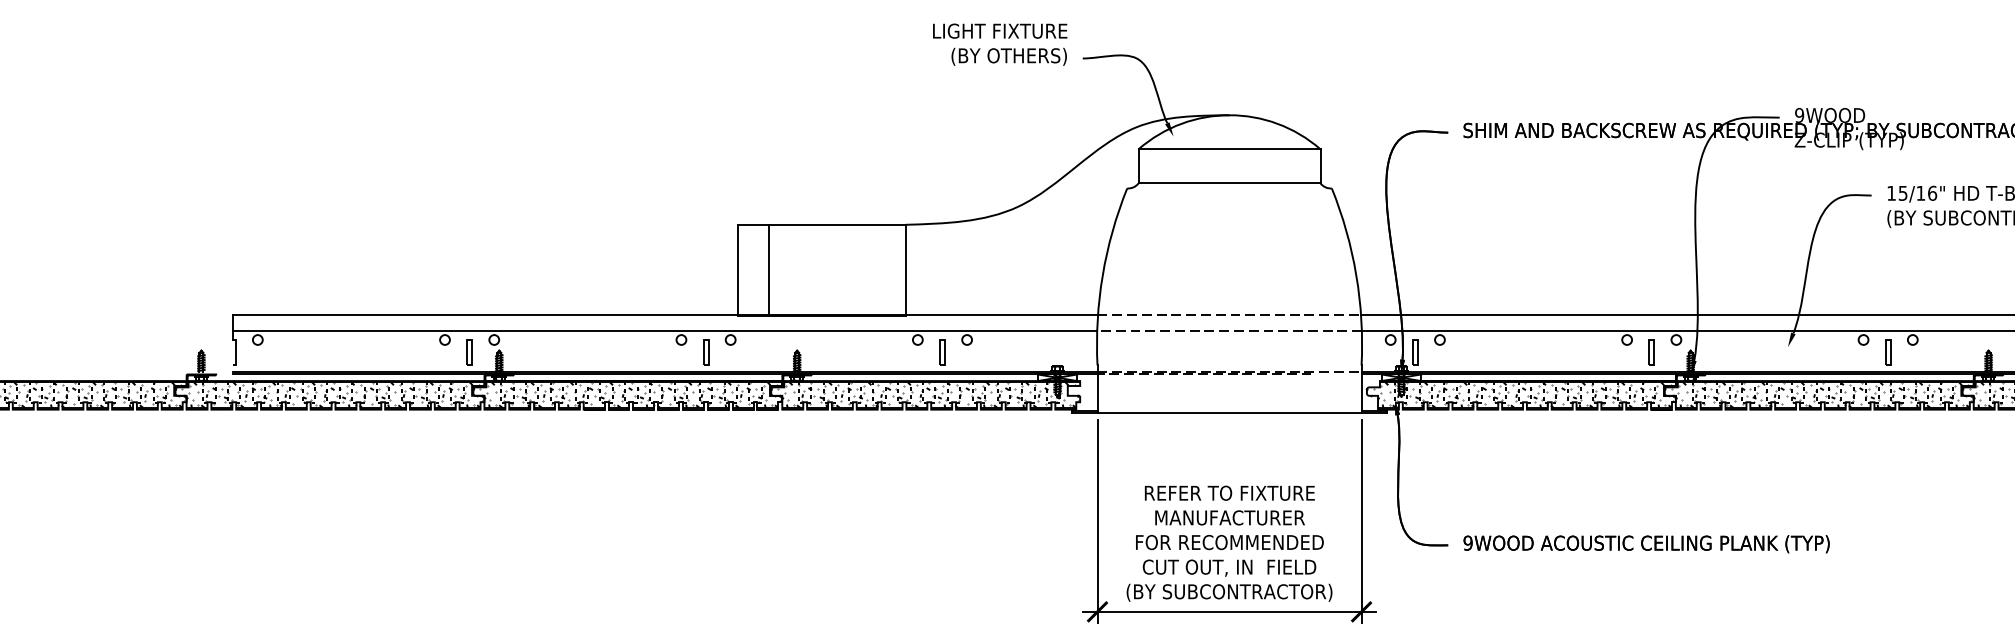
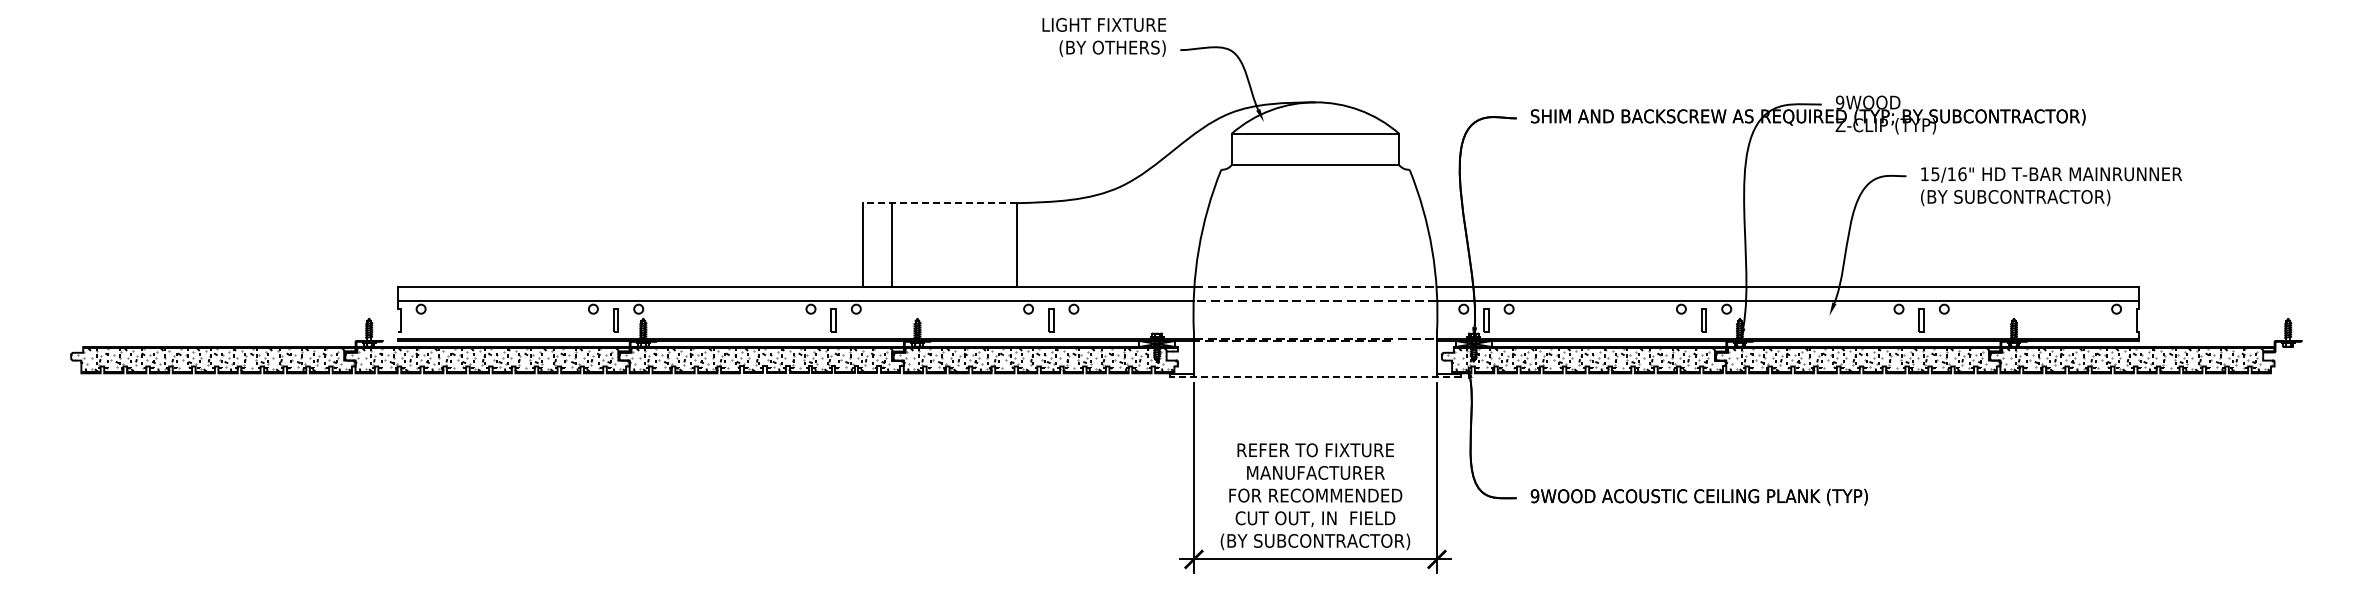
line: (821, 225) -> (939, 203), solid -> dashed
line: (1228, 413) -> (1314, 376), solid -> dashed

